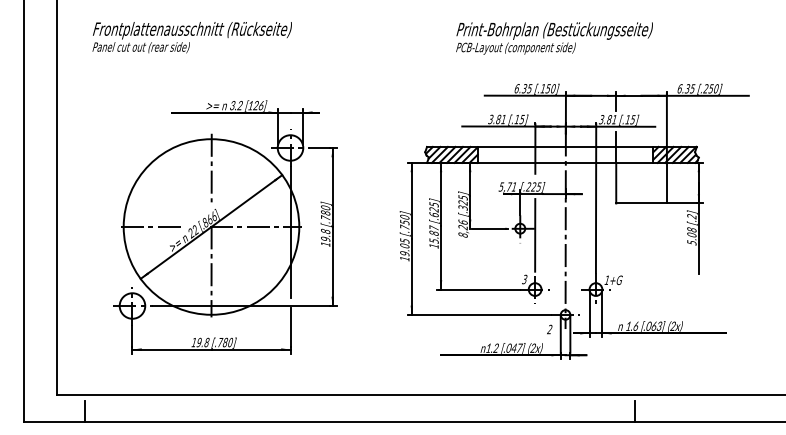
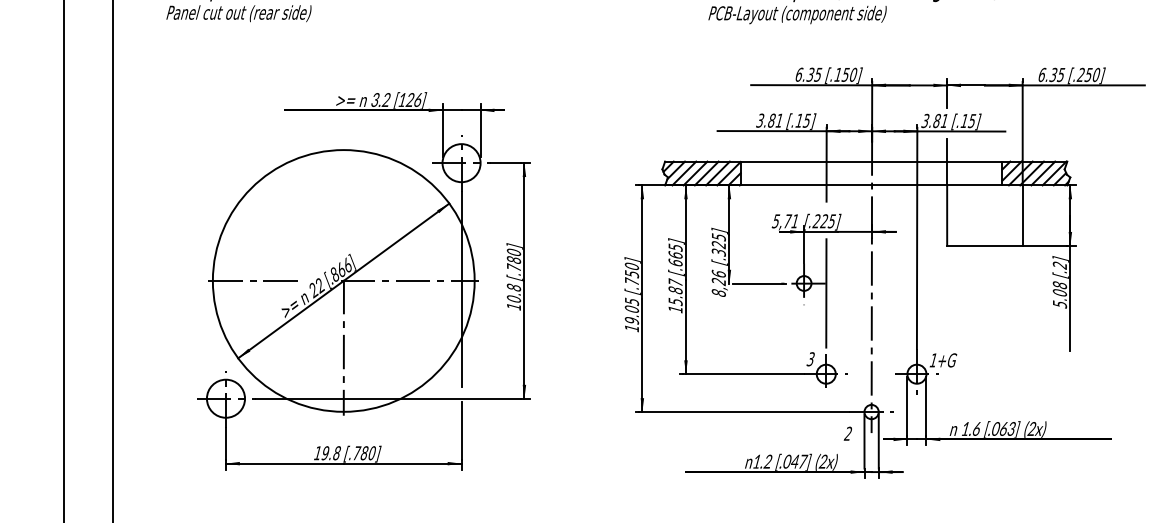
line: (211, 167) -> (343, 192), removed
text: (433, 209) -> (674, 254), [.625] -> [.665]
text: (325, 239) -> (513, 299), 19.8 -> 10.8

